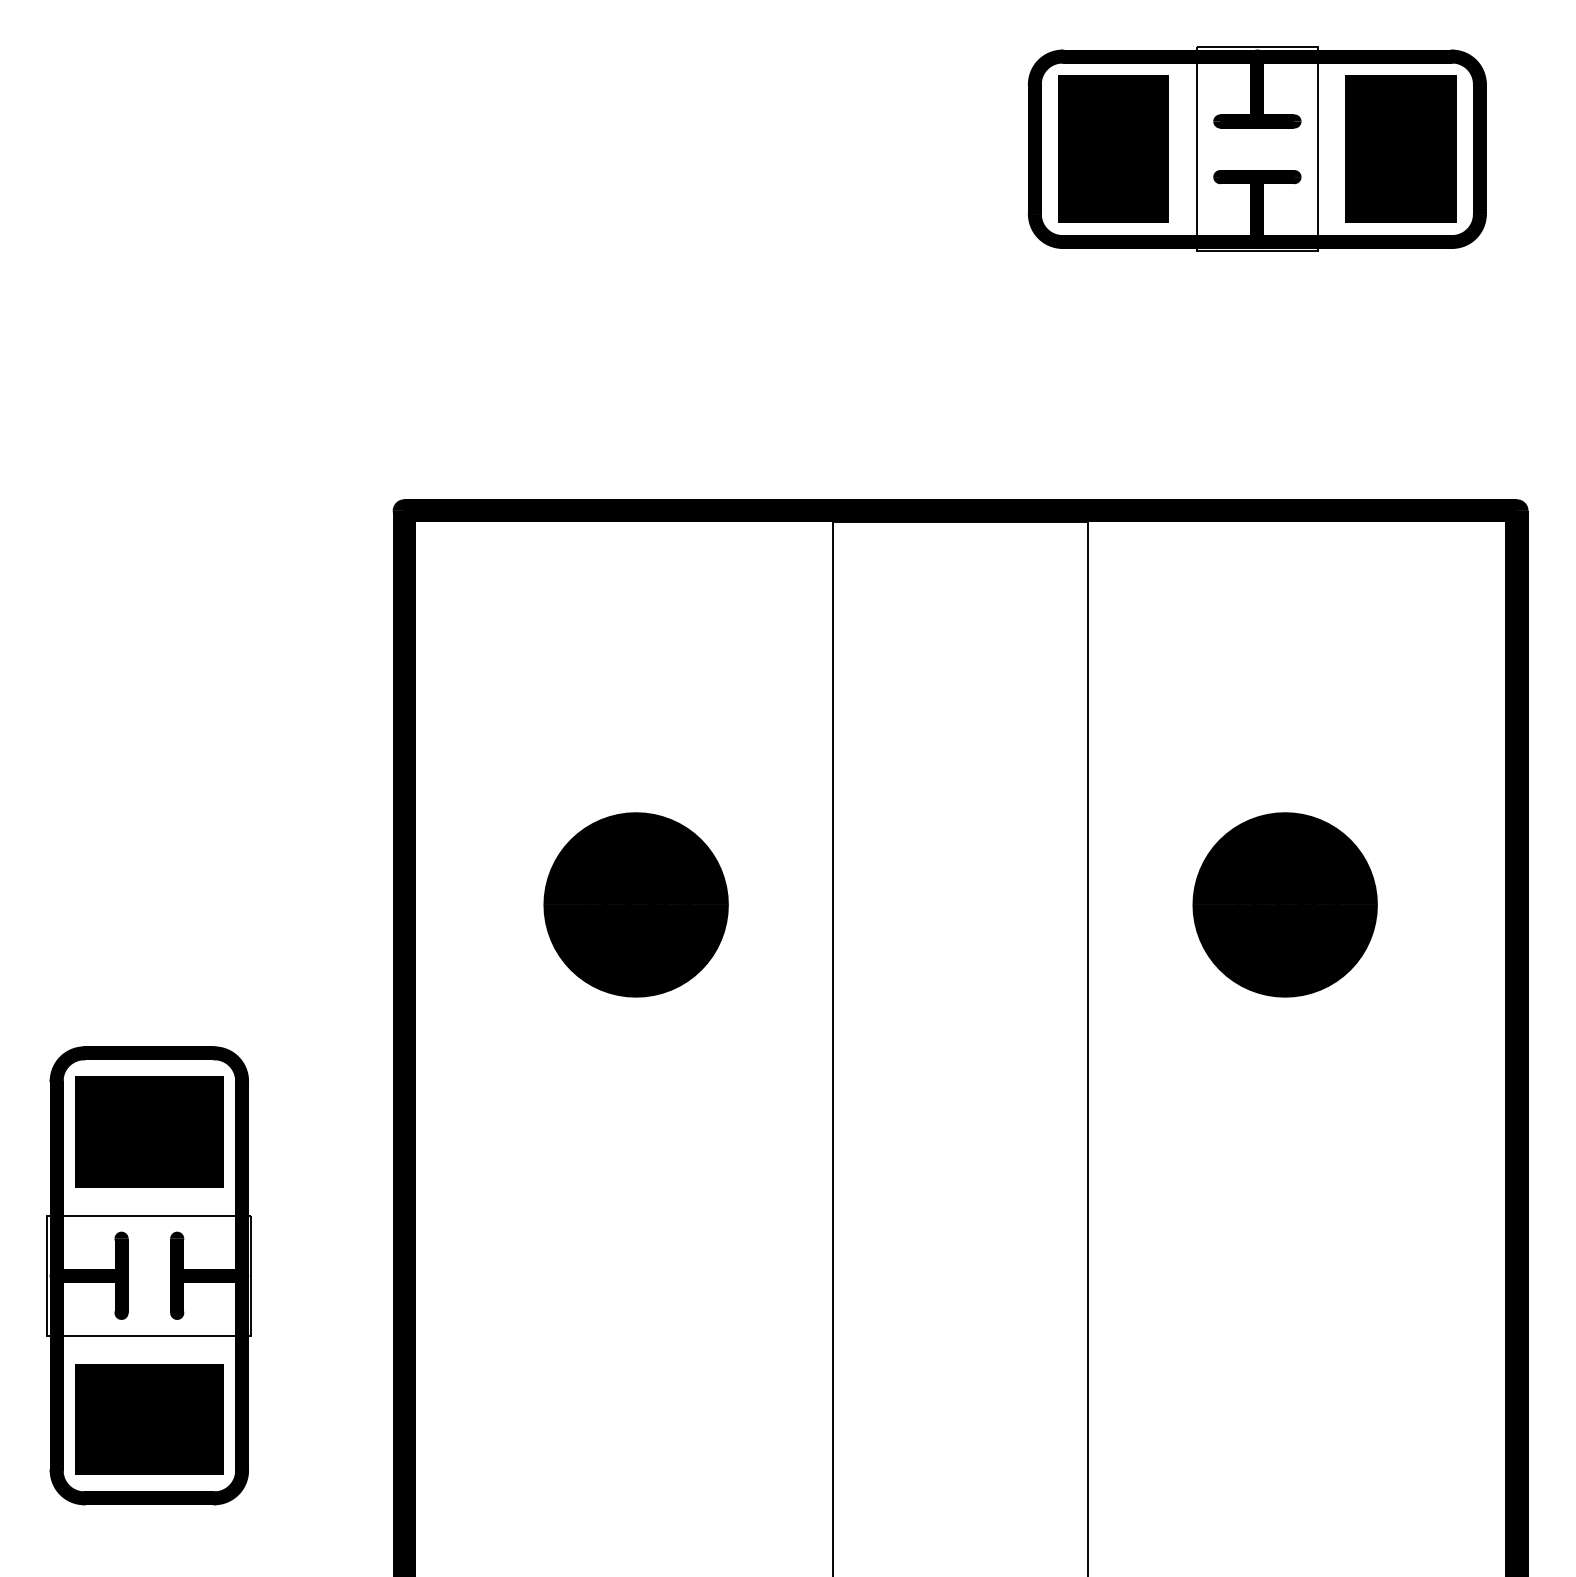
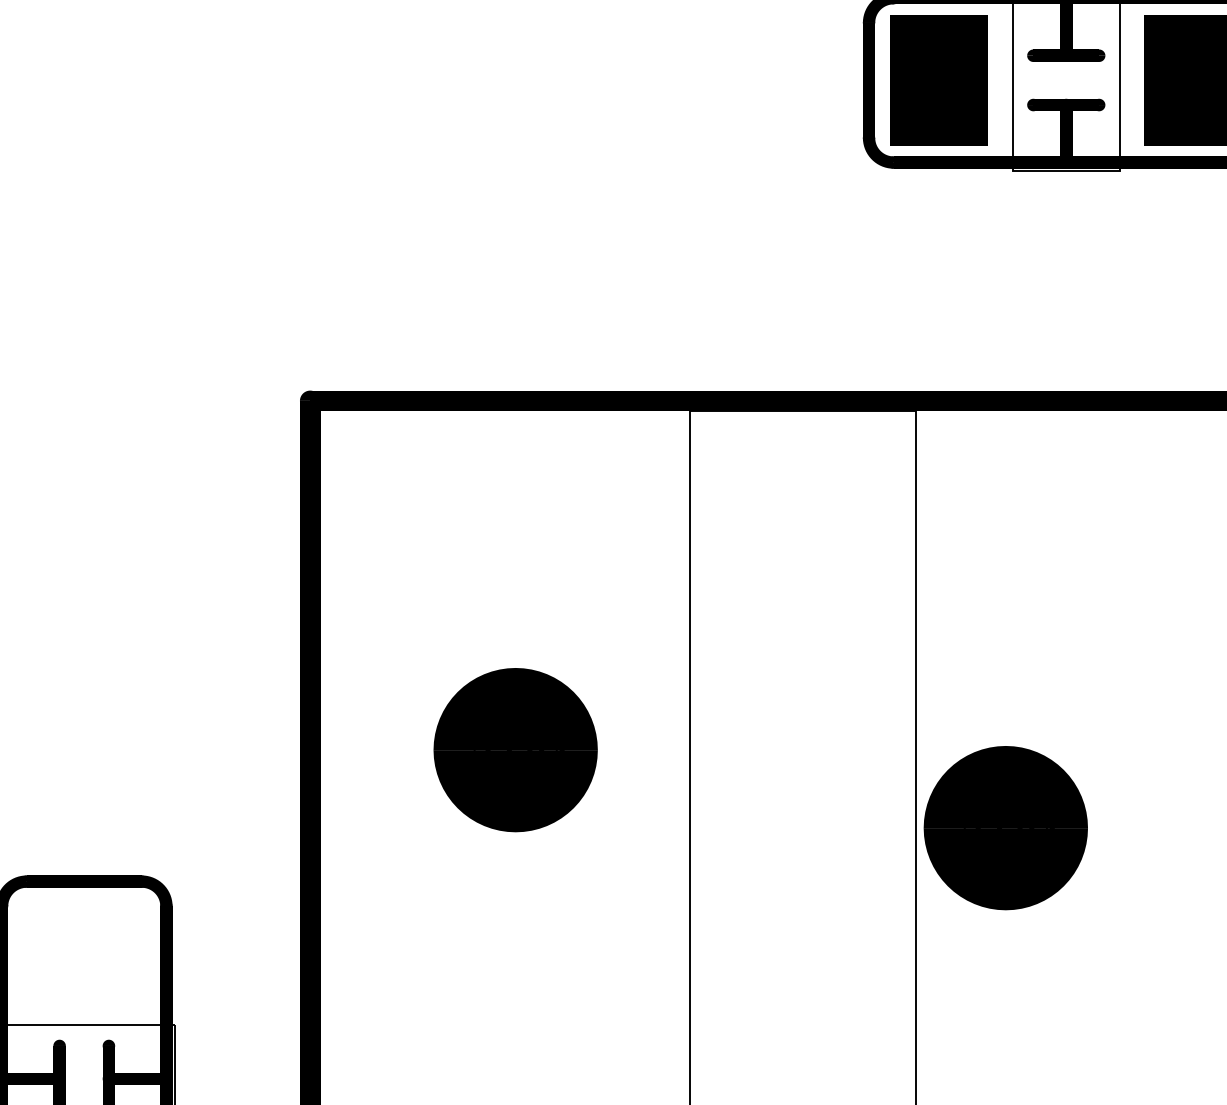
part: (1284, 904) -> (1005, 827), moved
part: (149, 1131) -> (84, 950), removed

